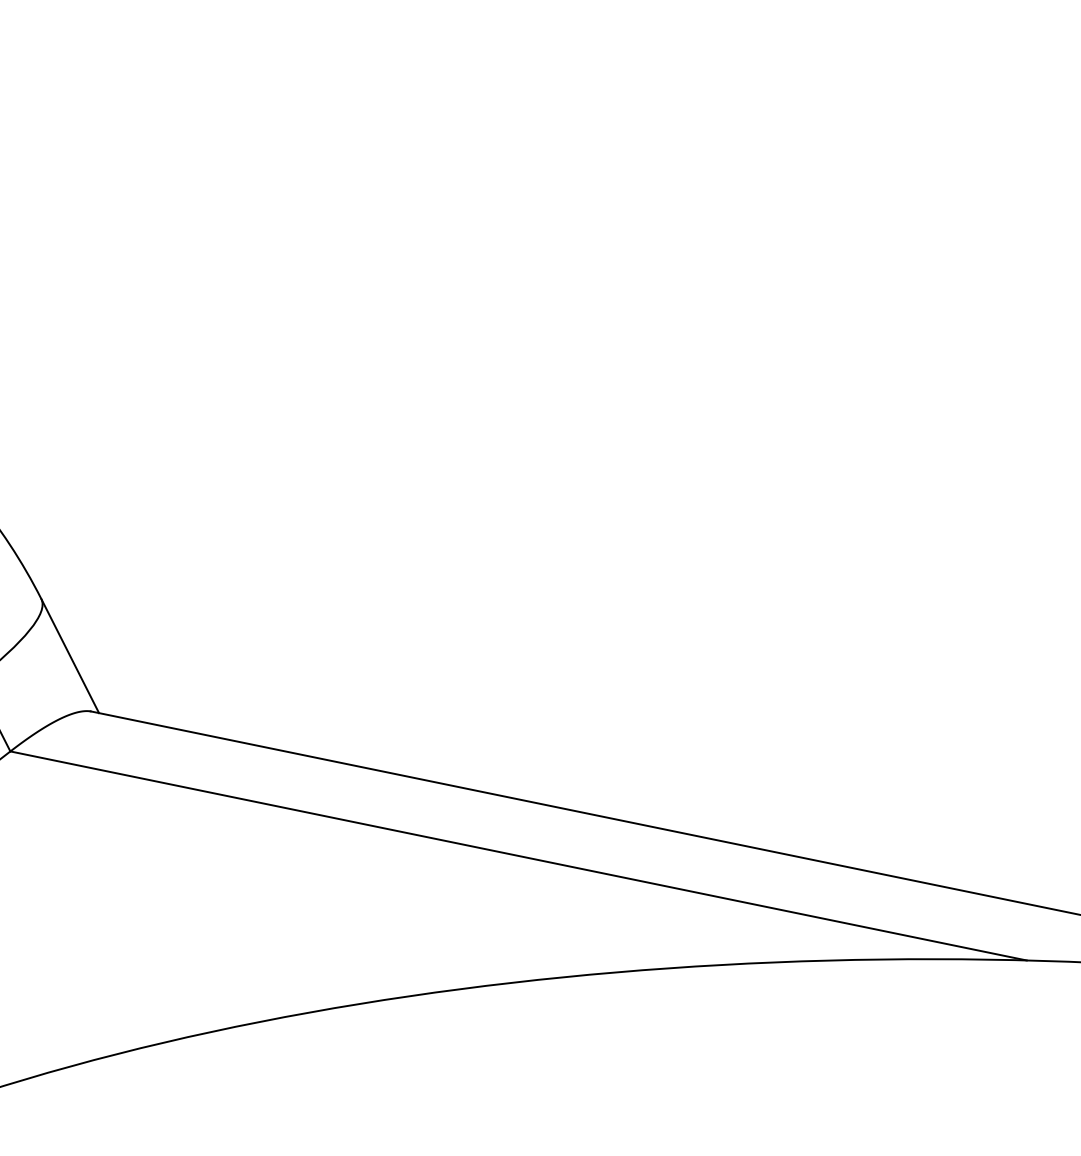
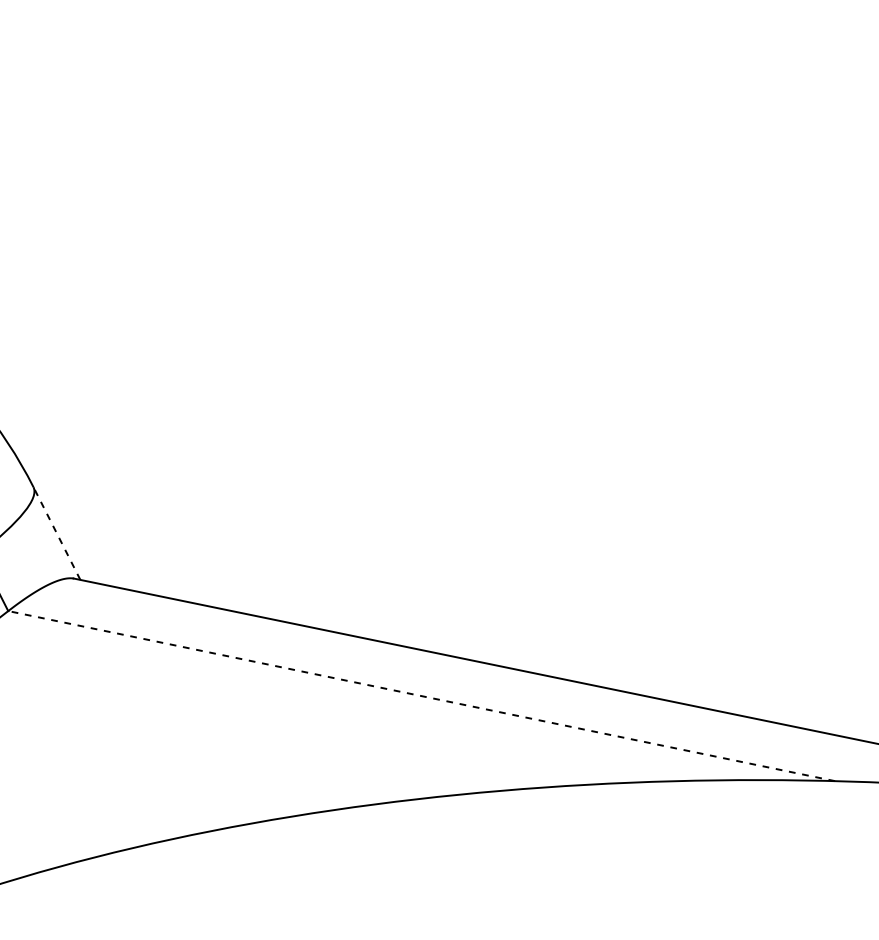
line: (70, 656) -> (57, 533), solid -> dashed
line: (518, 855) -> (421, 695), solid -> dashed

